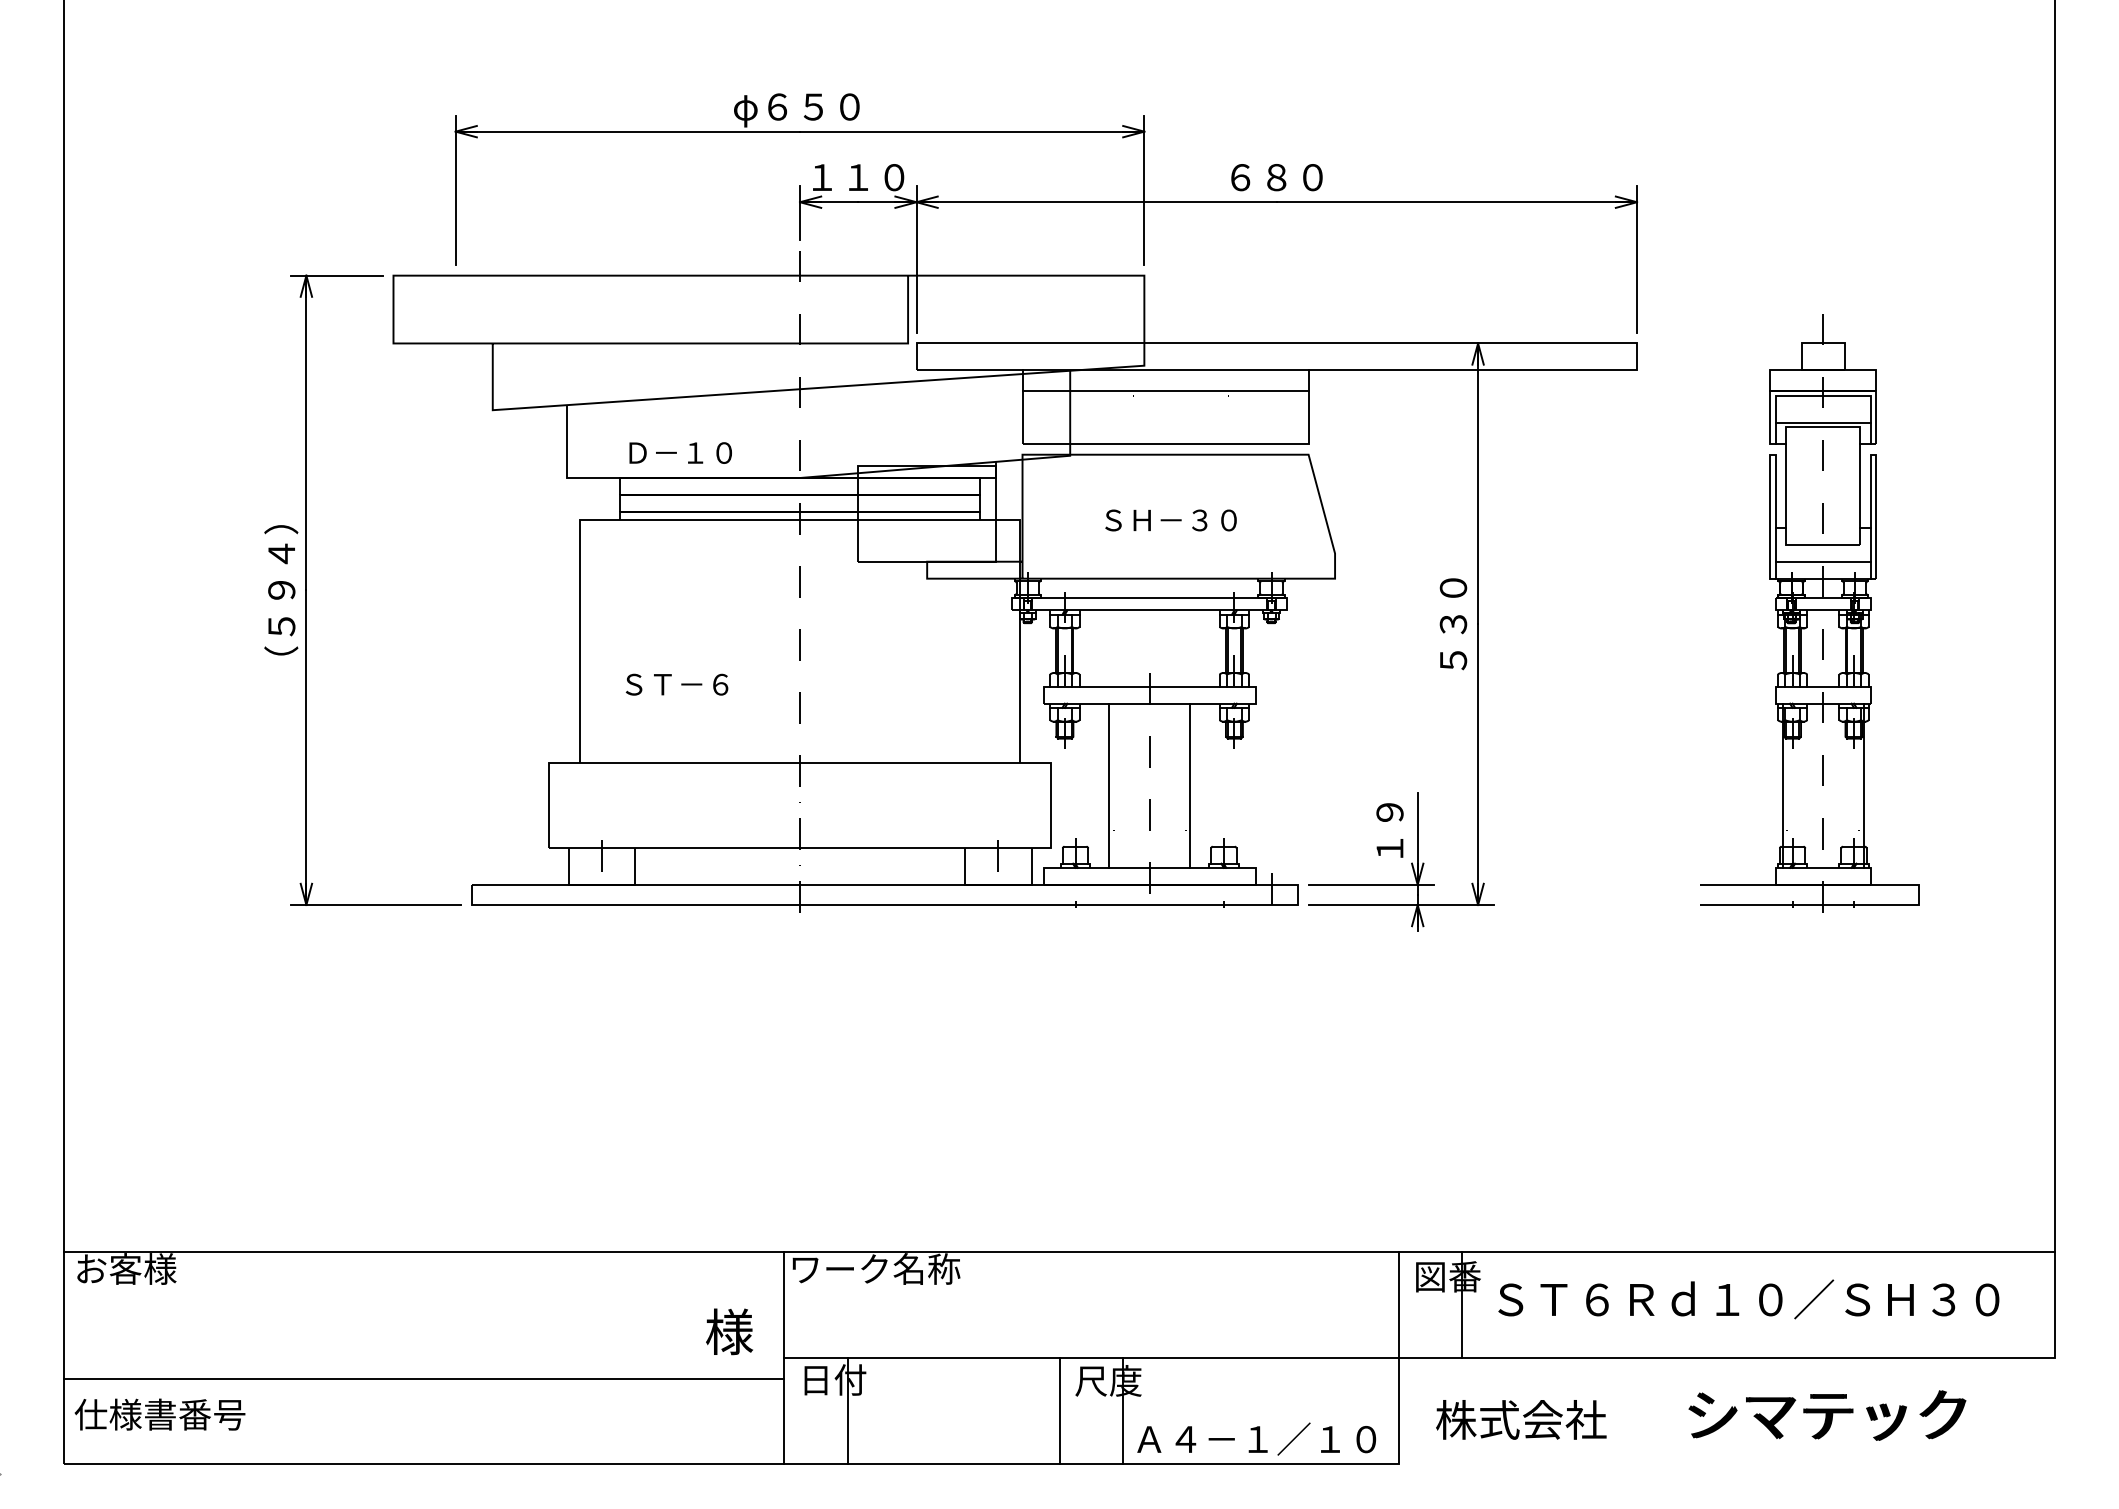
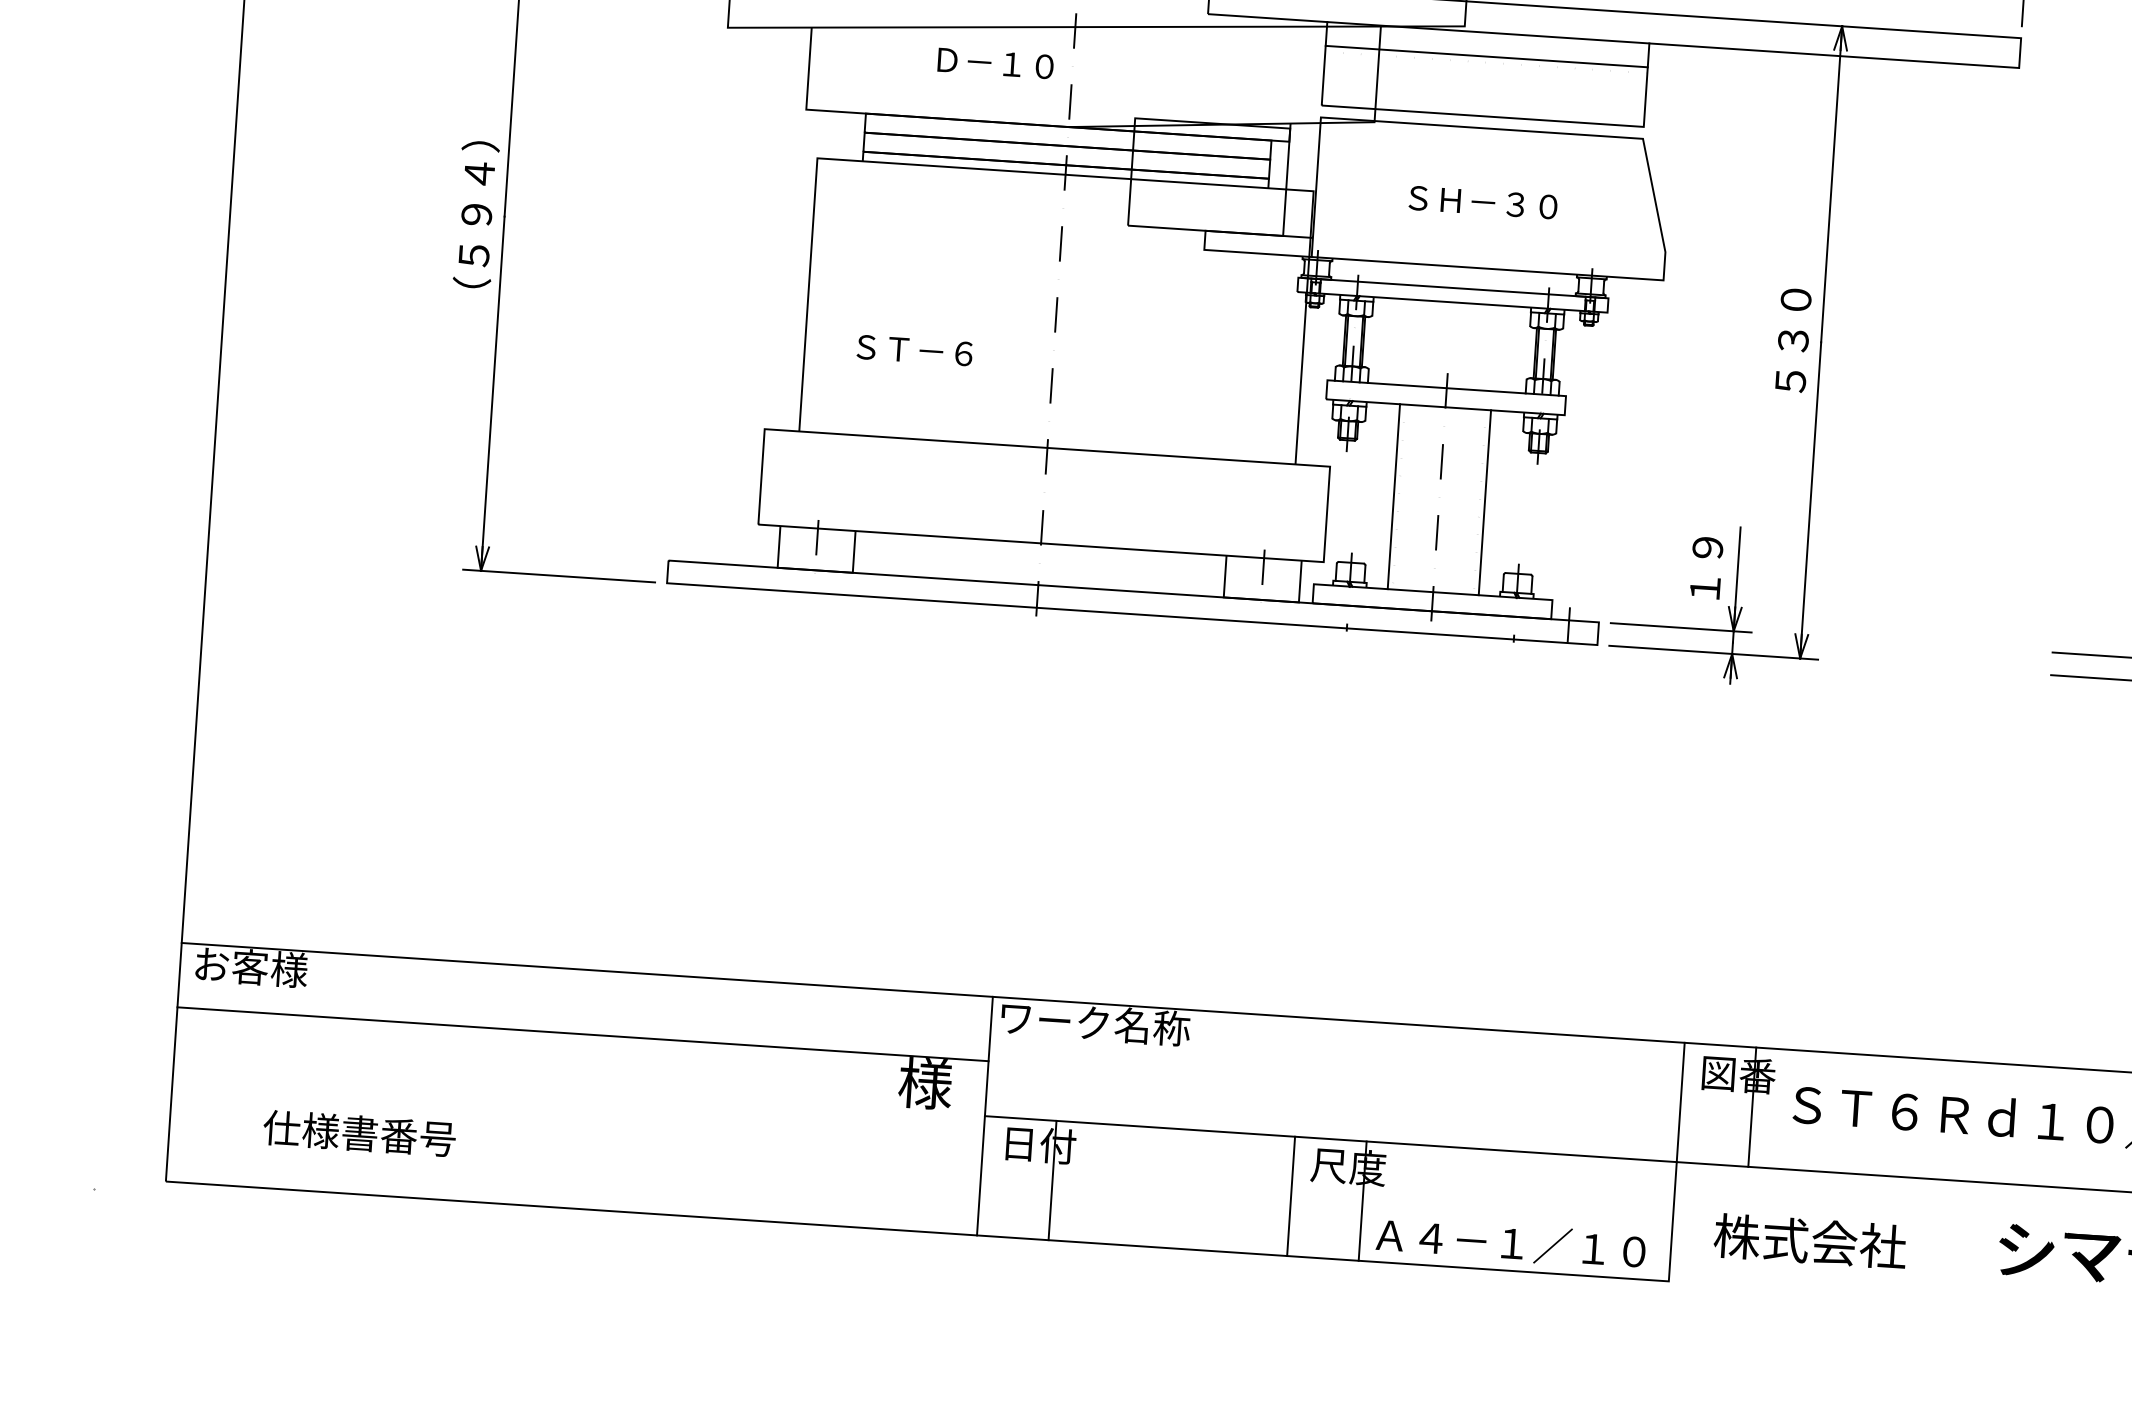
text: (680, 452) -> (995, 62), moved
line: (423, 1378) -> (582, 1033), moved
text: (159, 1414) -> (359, 1133), moved

